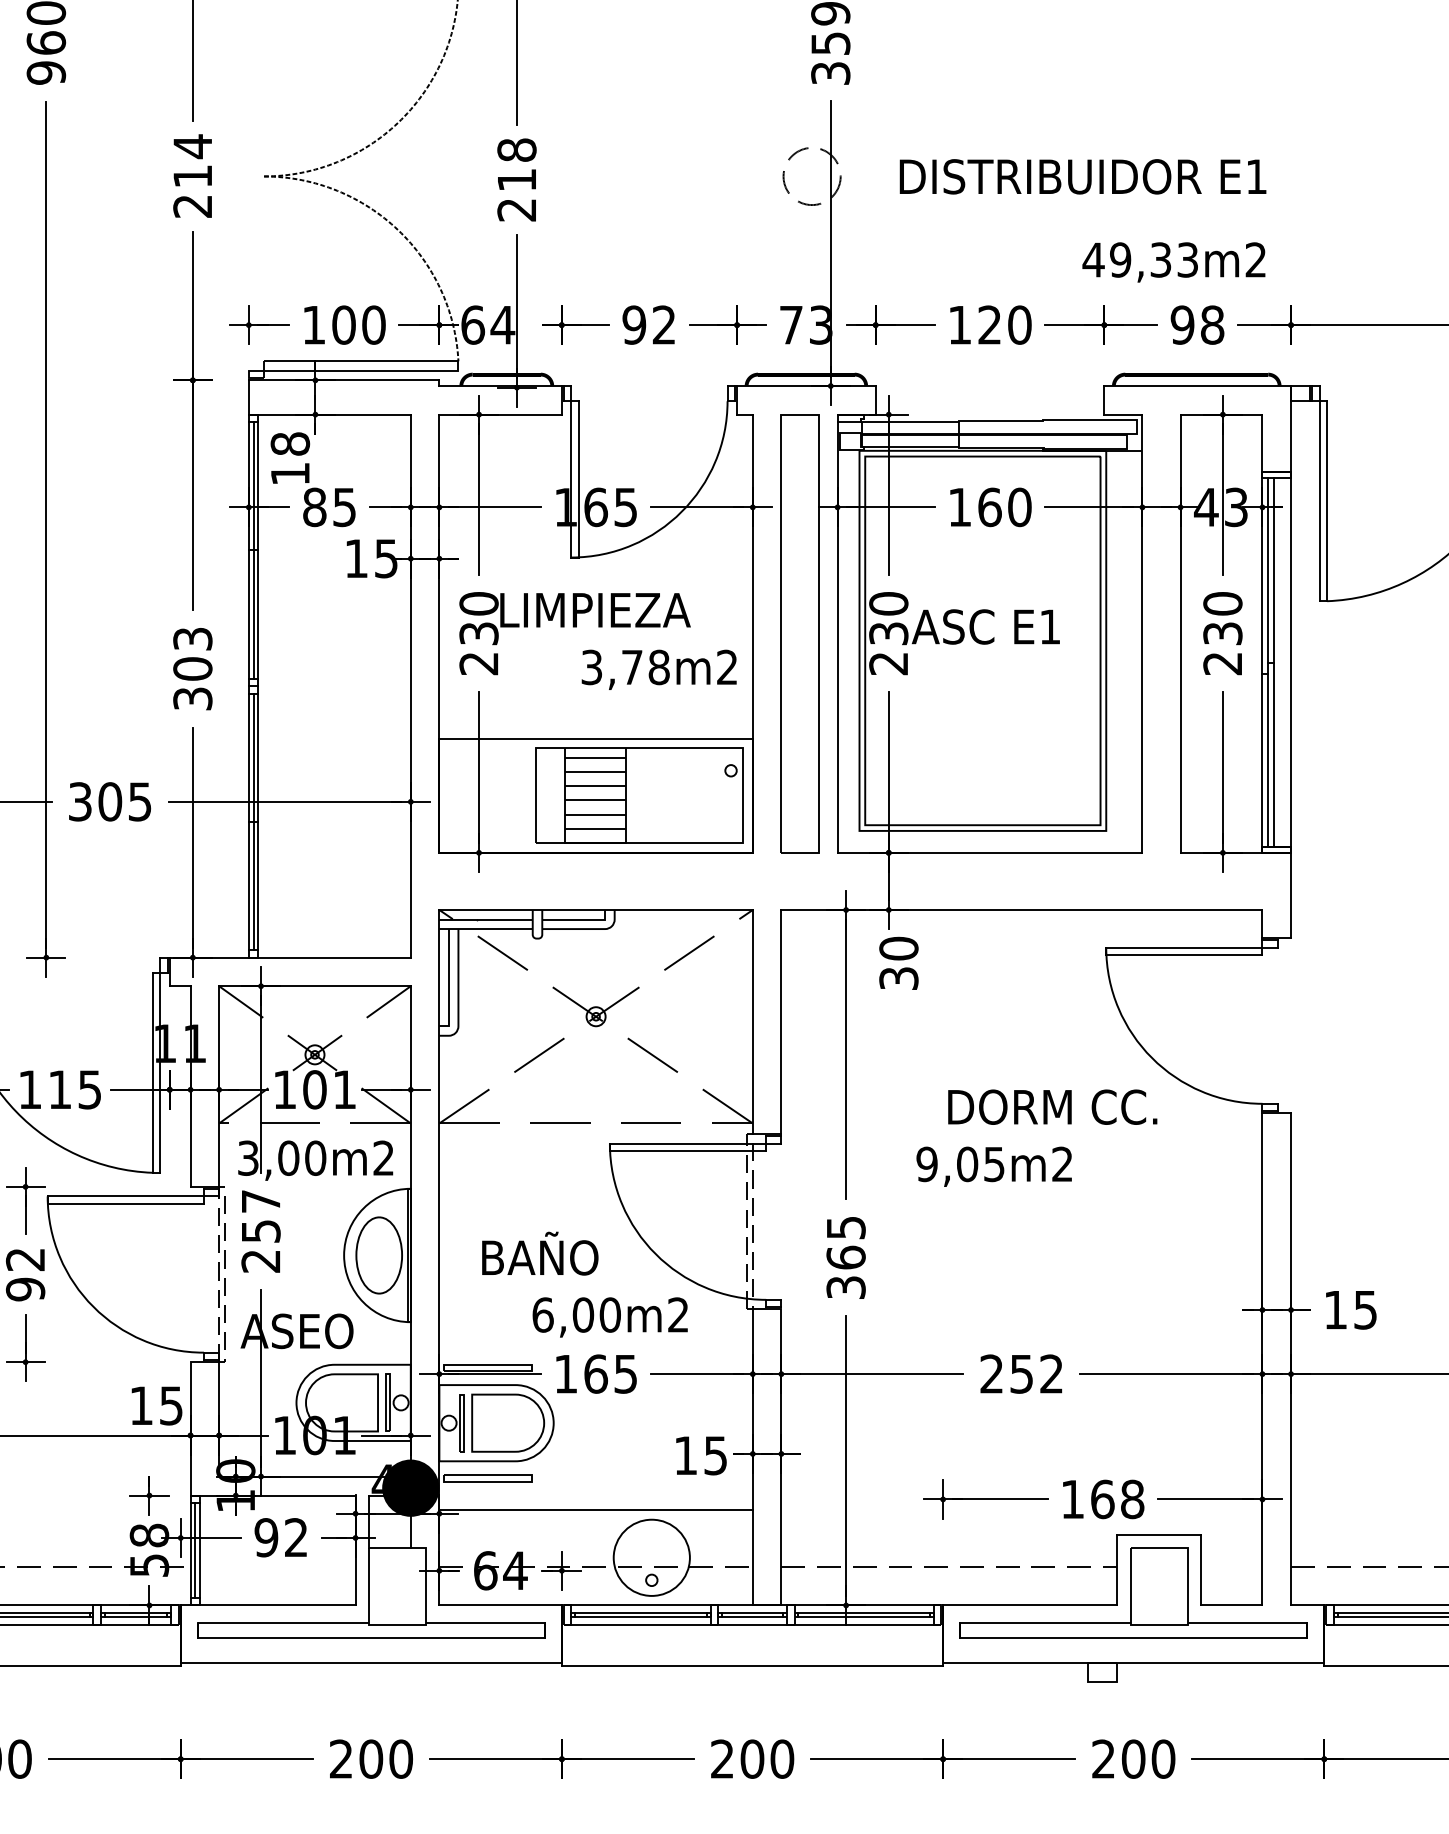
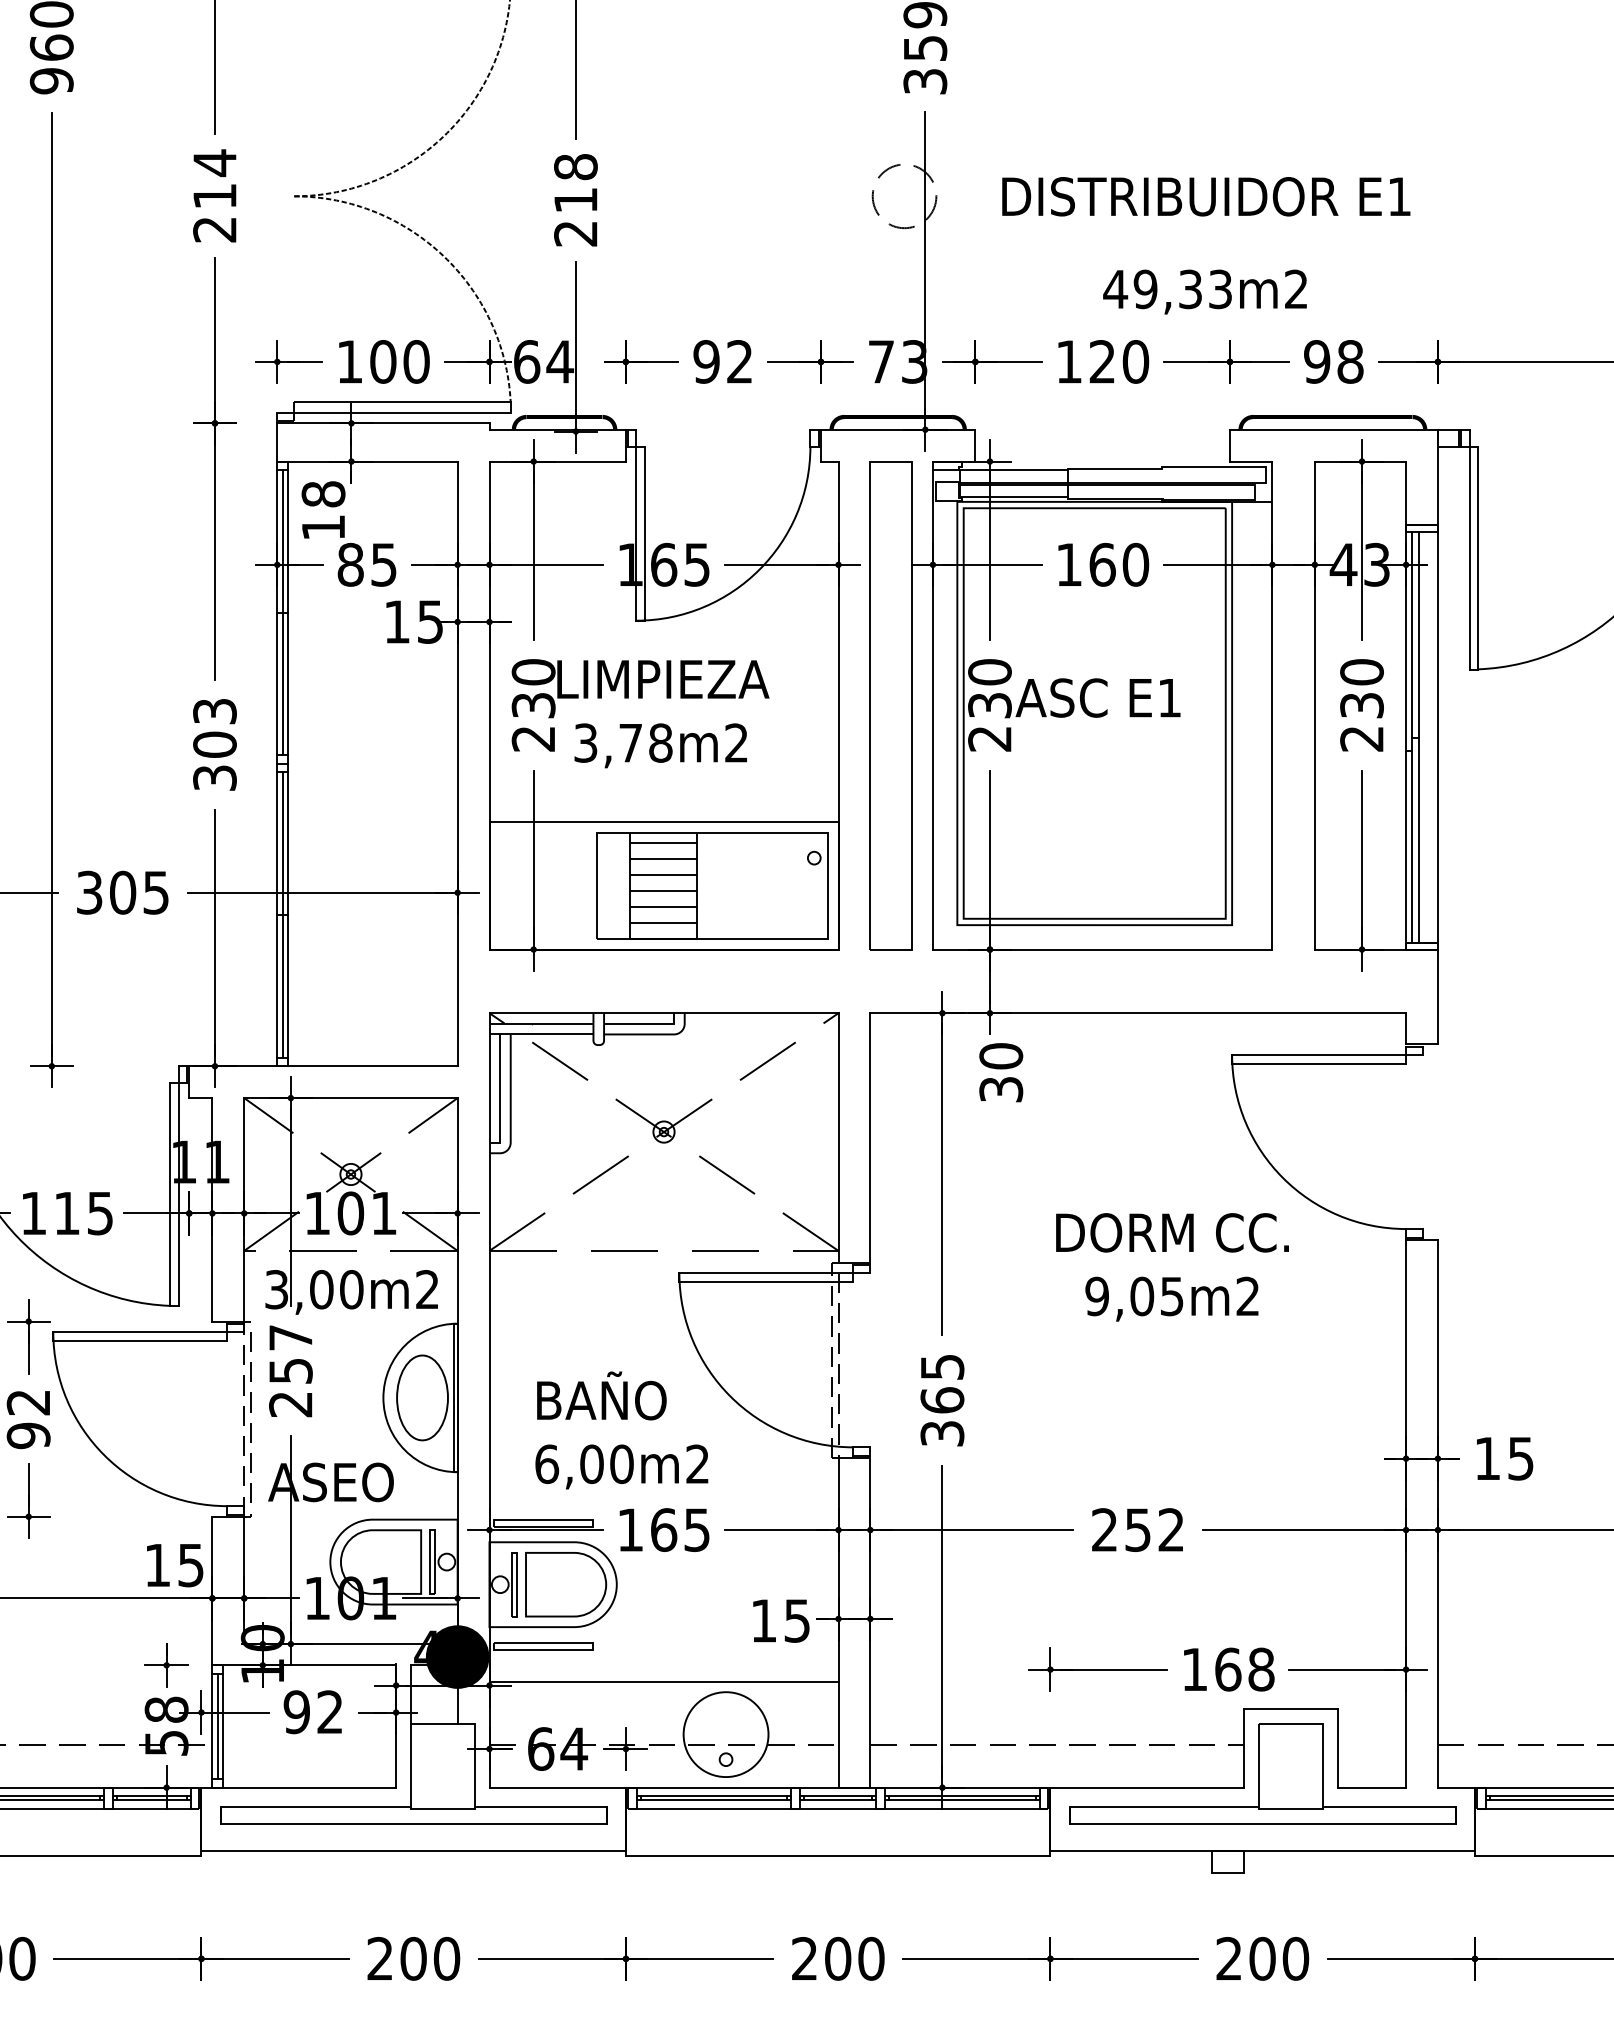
text: (1173, 262) -> (1204, 292), moved
text: (658, 669) -> (660, 745), moved
text: (993, 1166) -> (1171, 1298), moved
text: (609, 1317) -> (621, 1466), moved

